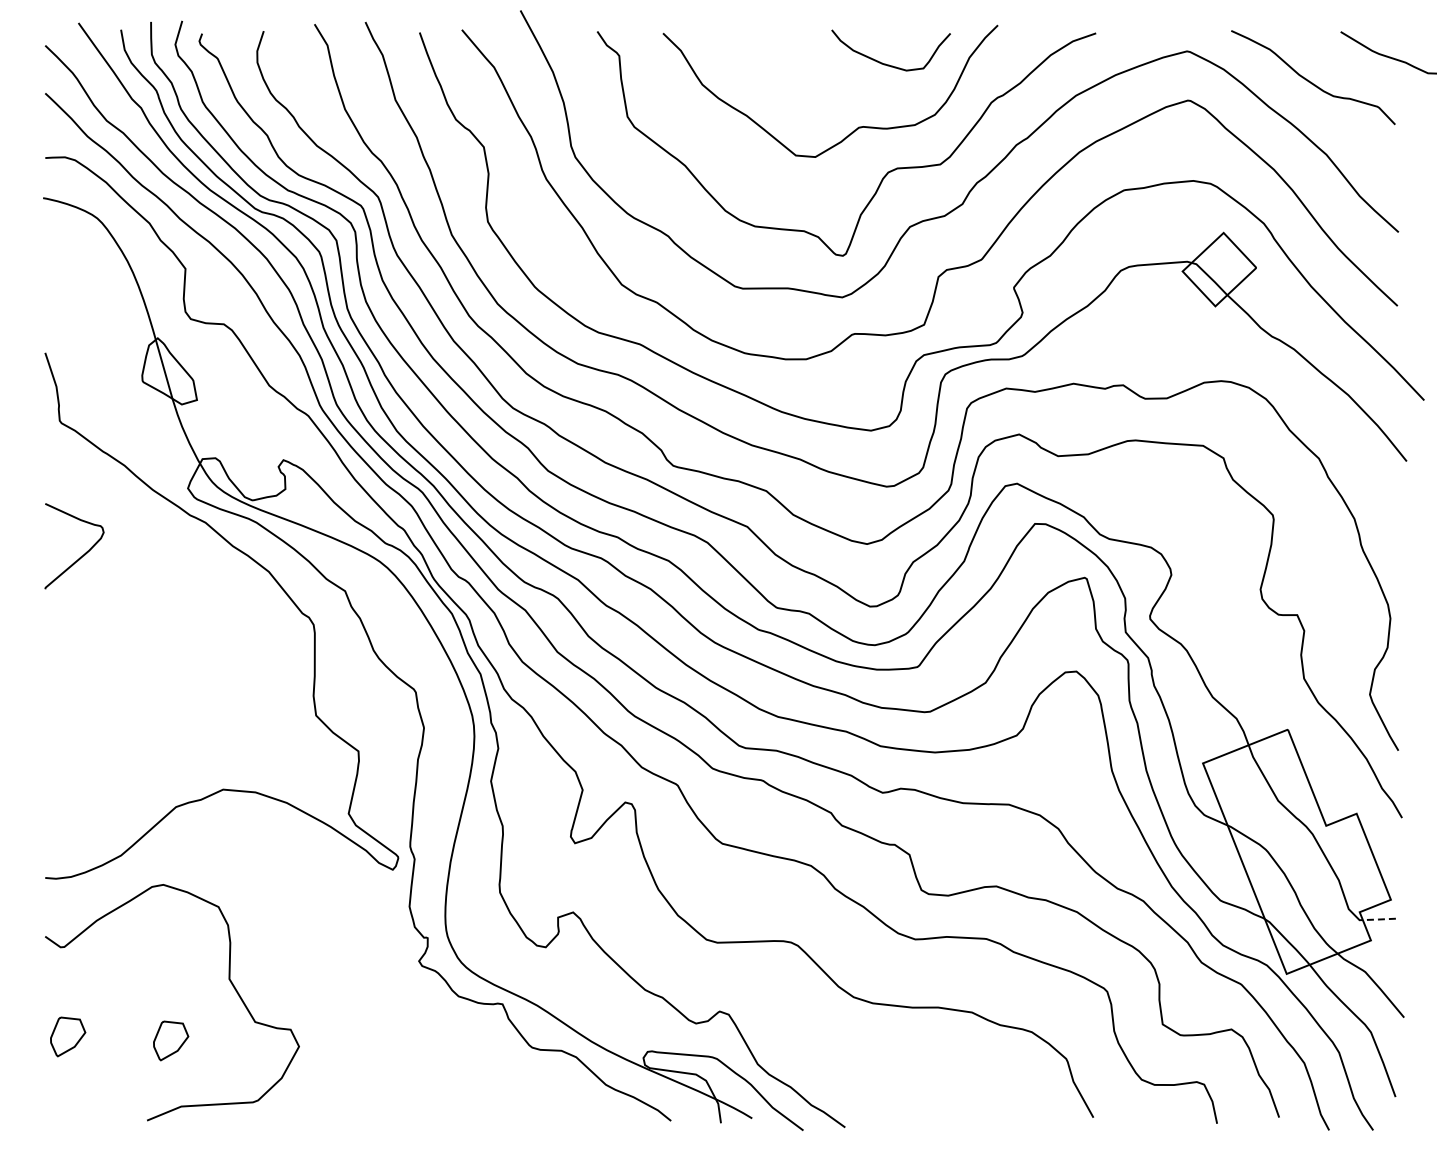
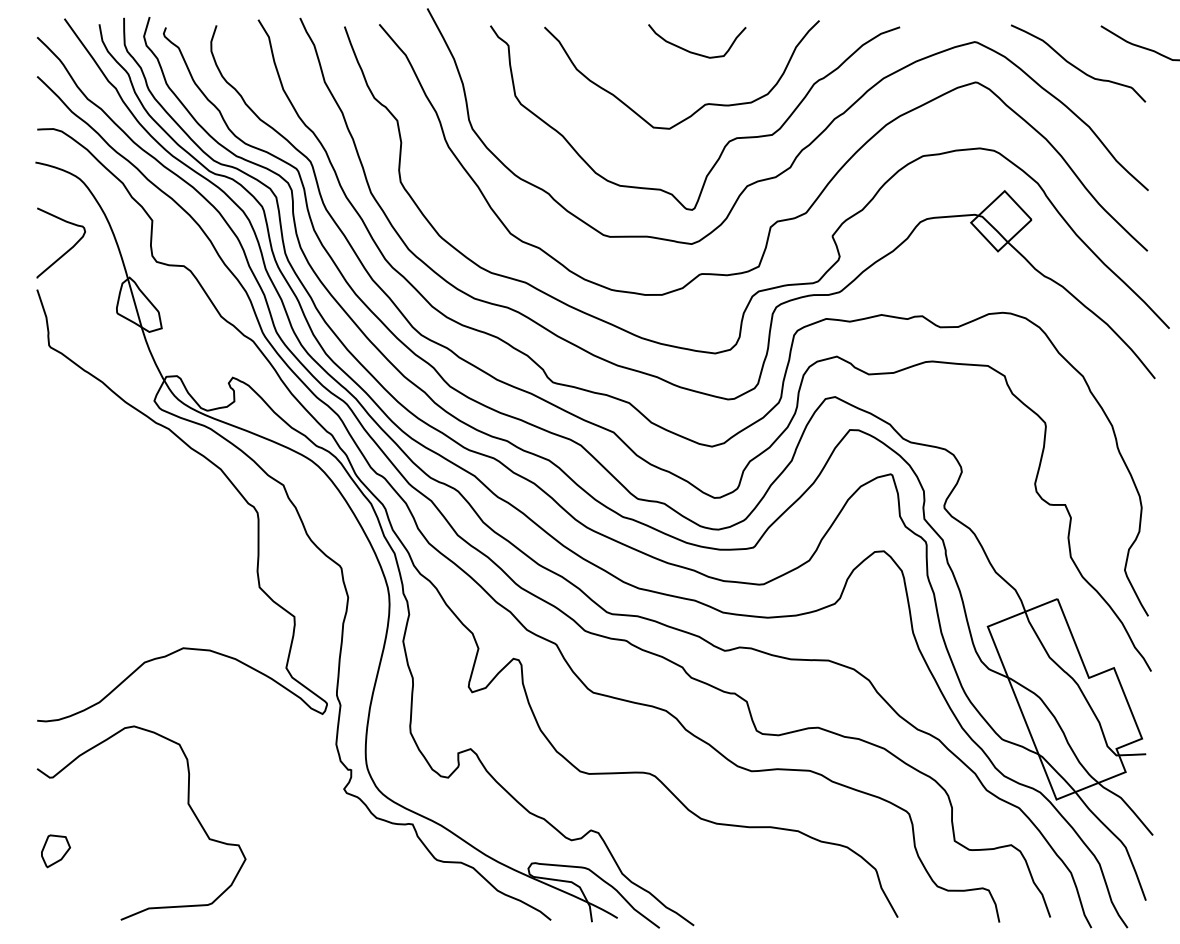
curve: (885, 63) -> (692, 52), moved
curve: (80, 556) -> (66, 251), moved
line: (1378, 919) -> (1131, 754), dashed -> solid
part: (171, 1040) -> (140, 854), removed

